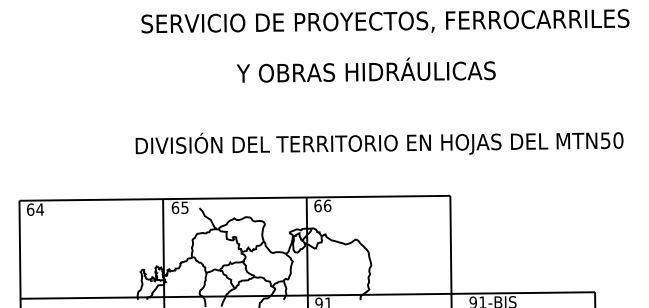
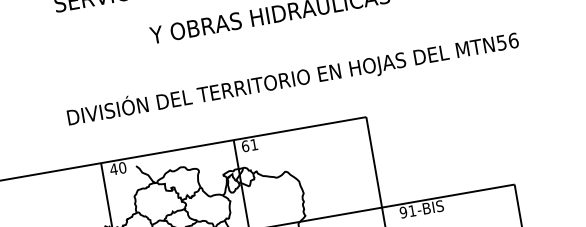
text: (618, 140) -> (513, 40), MTN50 -> MTN56
text: (327, 205) -> (254, 144), 66 -> 61
text: (179, 207) -> (117, 168), 65 -> 40

